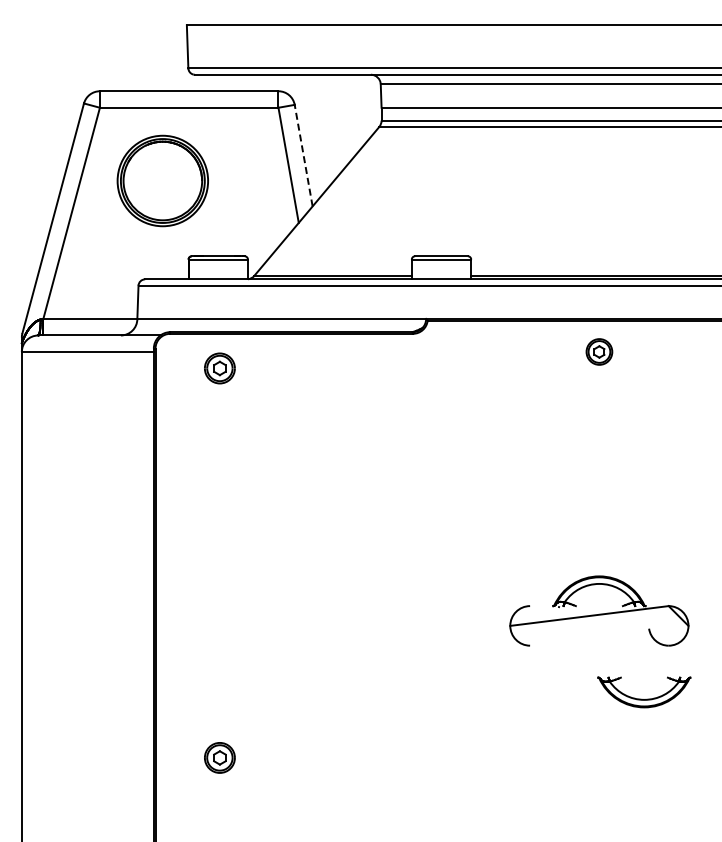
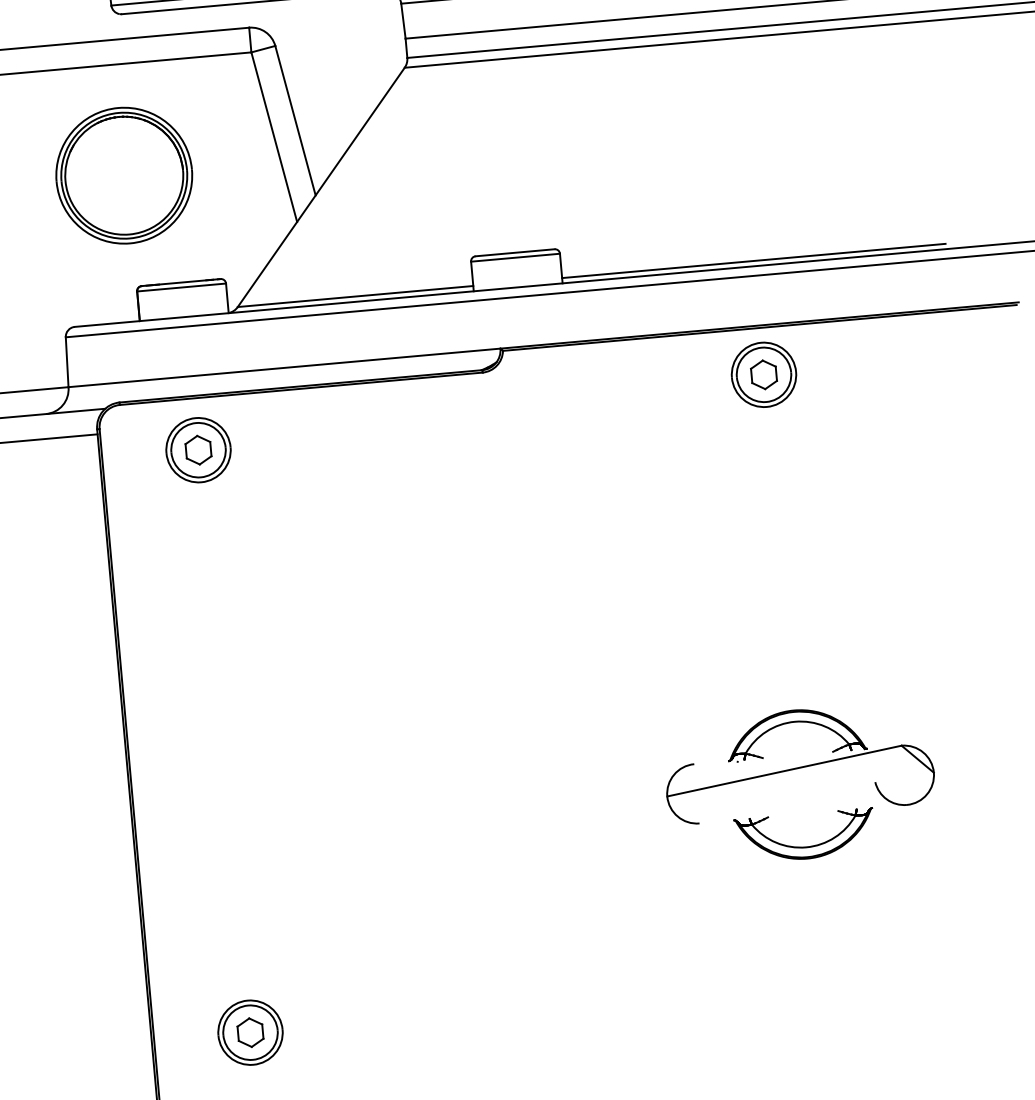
line: (303, 155) -> (295, 120), dashed -> solid
part: (162, 180) -> (123, 174), moved
part: (599, 351) -> (764, 374), size x1.67
part: (219, 368) -> (197, 450), size x1.43
part: (642, 698) -> (803, 845), moved
part: (219, 757) -> (249, 1032), size x1.43

